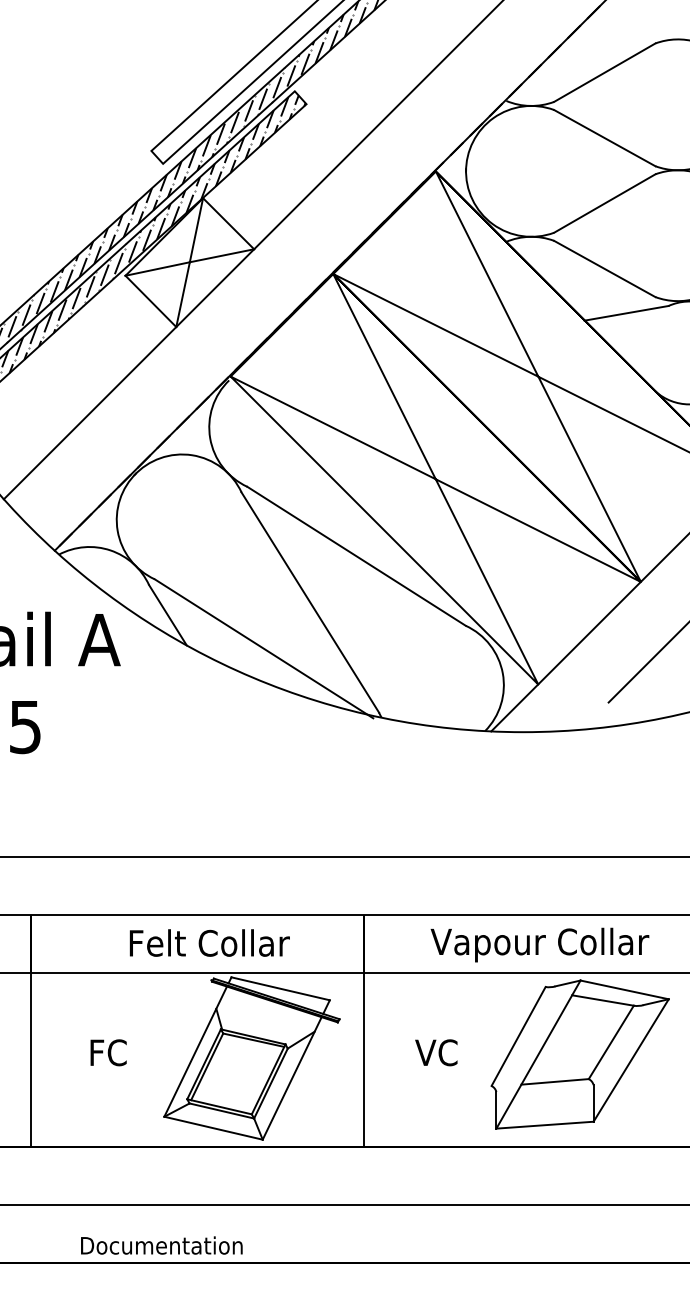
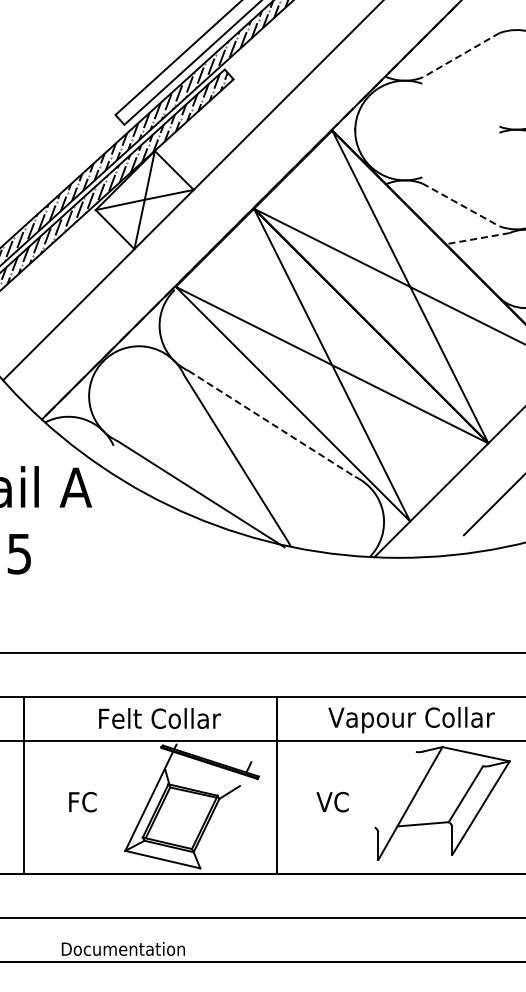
line: (604, 72) -> (460, 55), solid -> dashed
line: (604, 137) -> (460, 104), removed
line: (604, 202) -> (460, 154), removed
line: (605, 269) -> (461, 205), solid -> dashed
line: (626, 313) -> (477, 238), solid -> dashed
line: (356, 555) -> (271, 423), solid -> dashed
line: (167, 614) -> (127, 468), removed
line: (280, 988) -> (213, 753), removed
line: (602, 1000) -> (459, 762), removed
line: (517, 1036) -> (394, 789), removed
line: (291, 1078) -> (222, 821), removed
line: (545, 1124) -> (415, 856), removed

